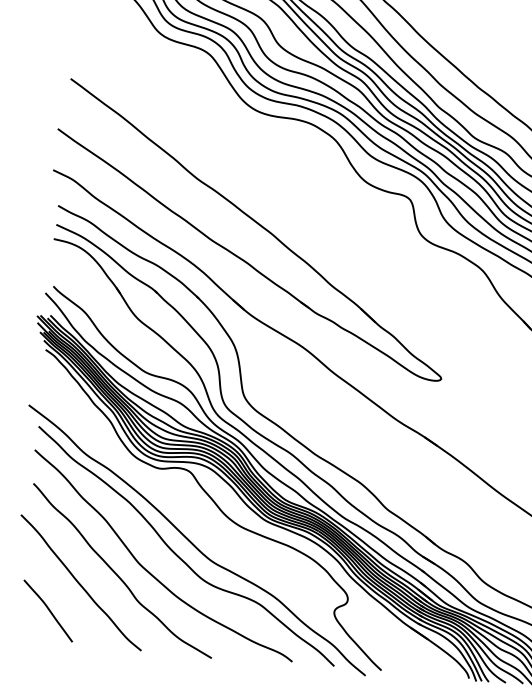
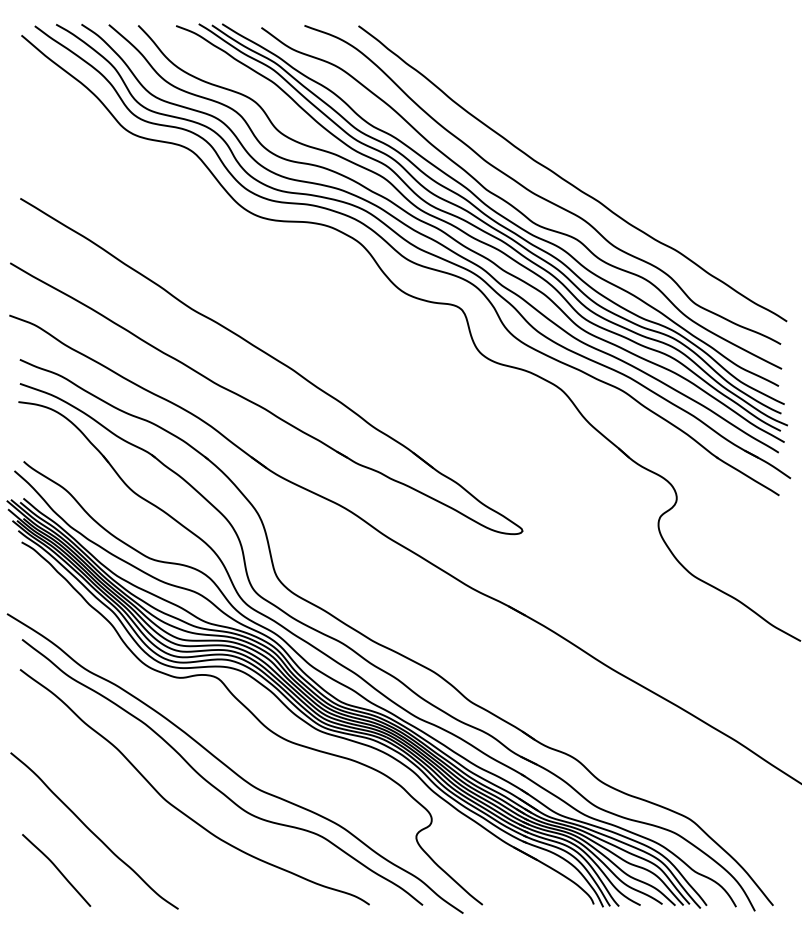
curve: (117, 574) -> (139, 816), removed

